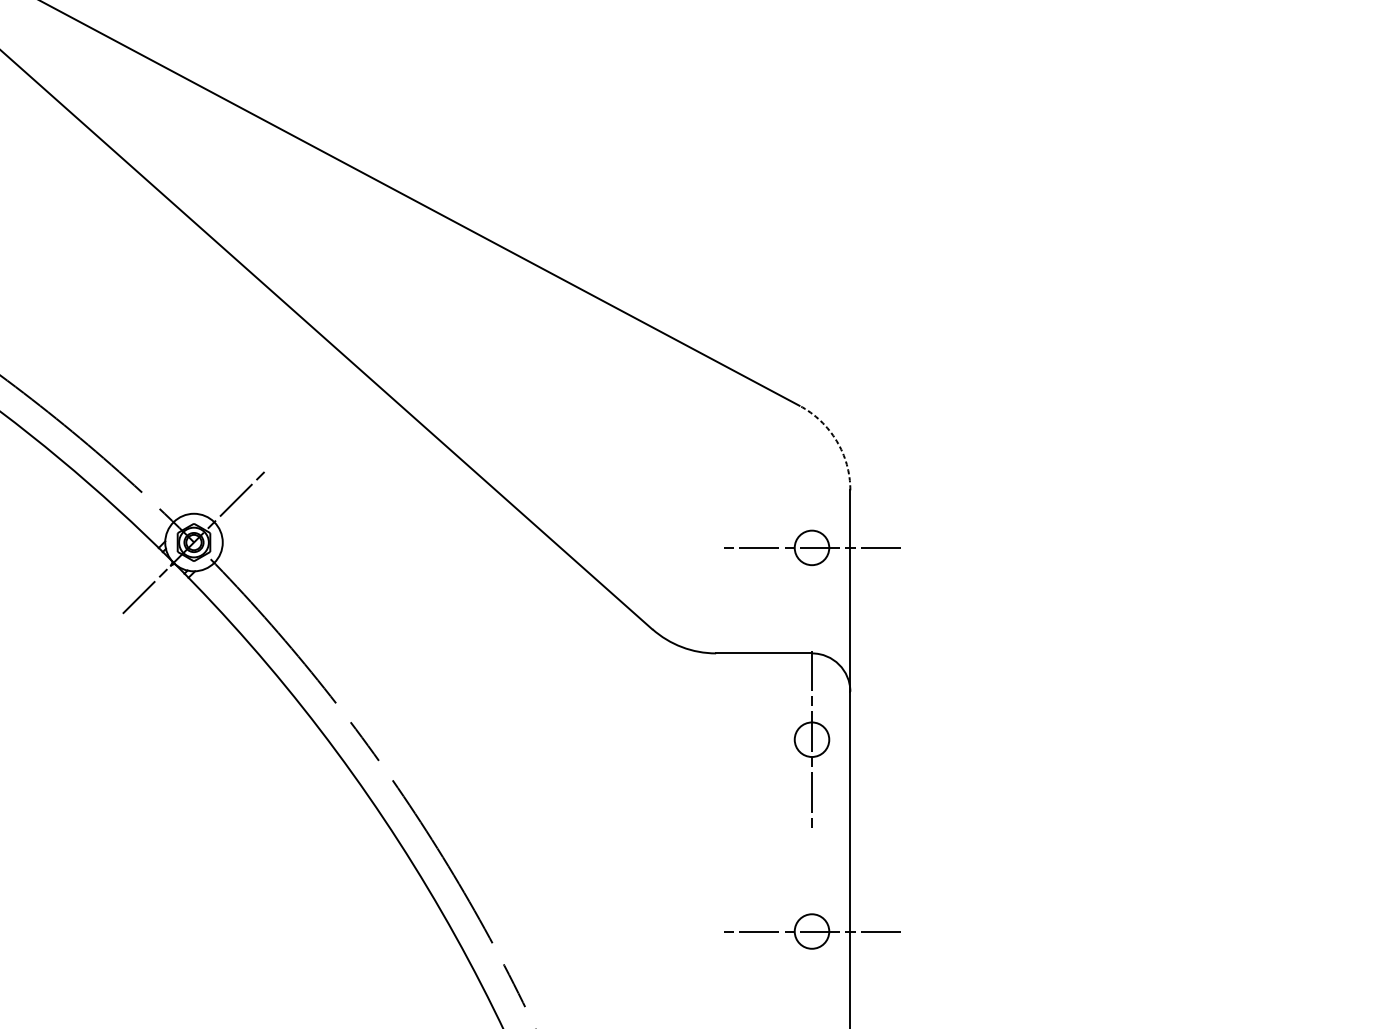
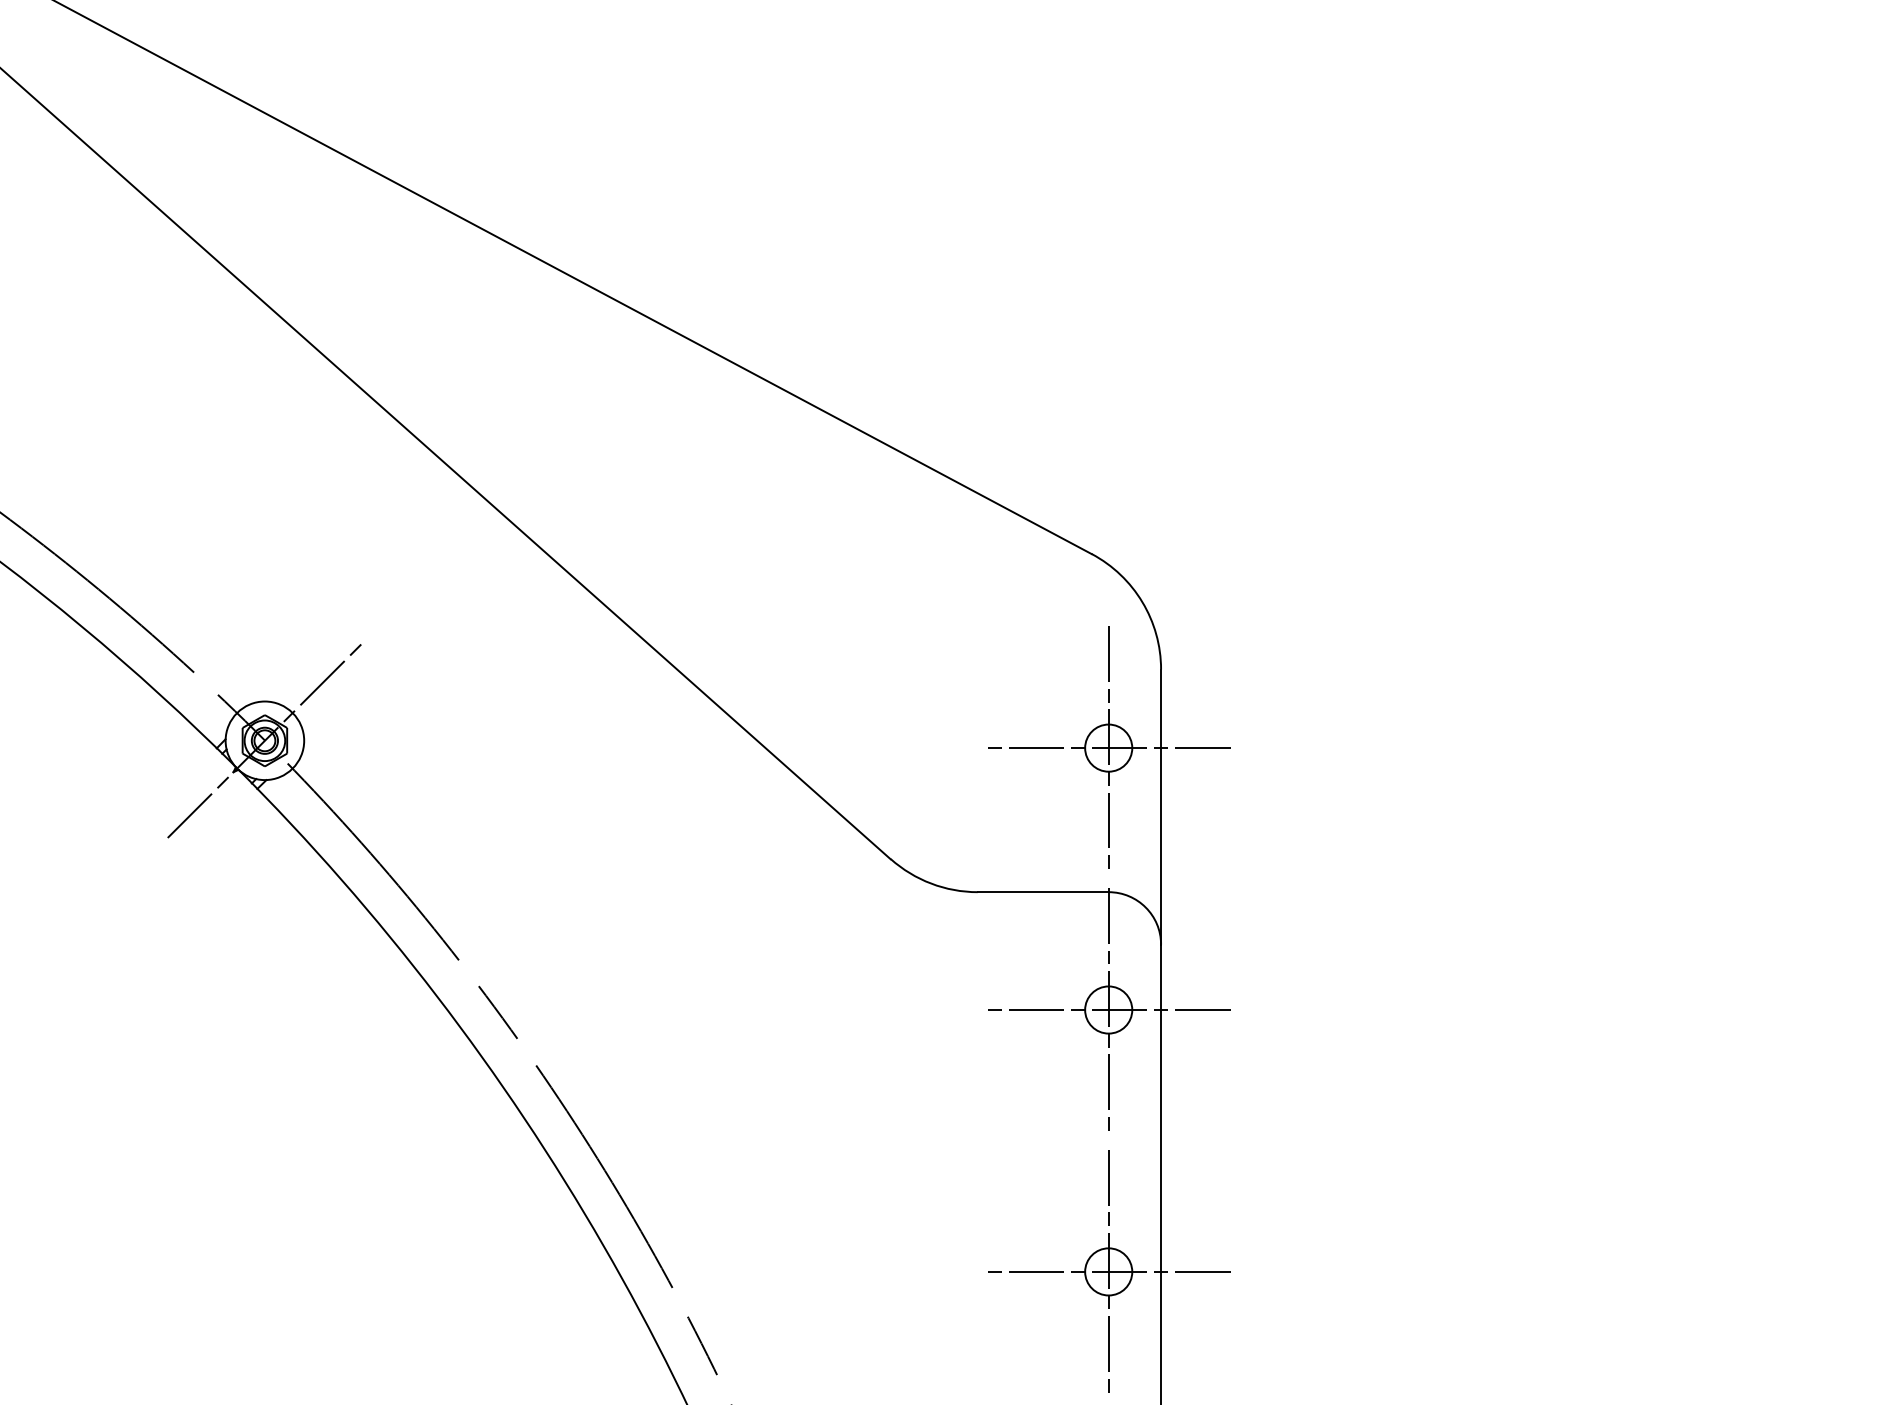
arc: (836, 441) -> (1142, 602), dashed -> solid
line: (811, 547) -> (1108, 747), added
line: (811, 740) -> (1108, 1010), added
line: (811, 931) -> (1108, 1271), added

